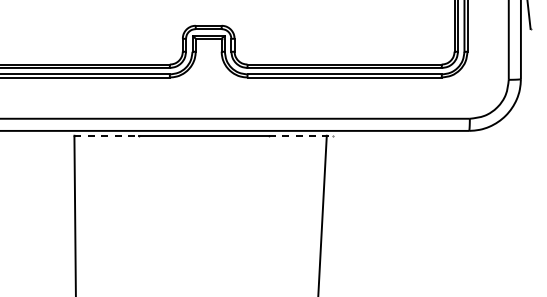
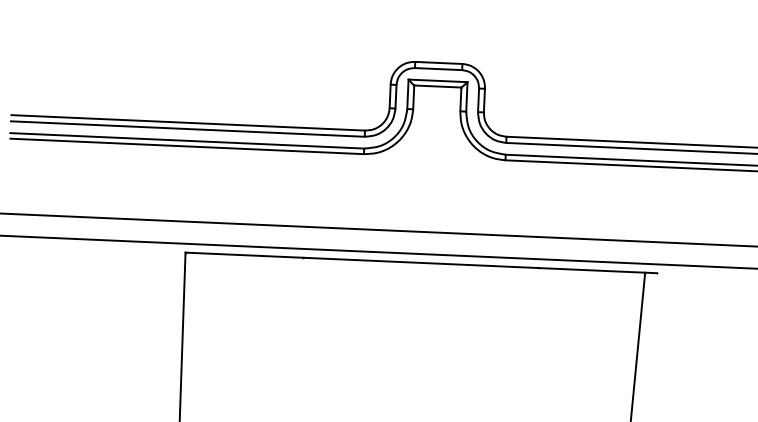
line: (107, 135) -> (245, 254), dashed -> solid
line: (301, 135) -> (599, 270), dashed -> solid

